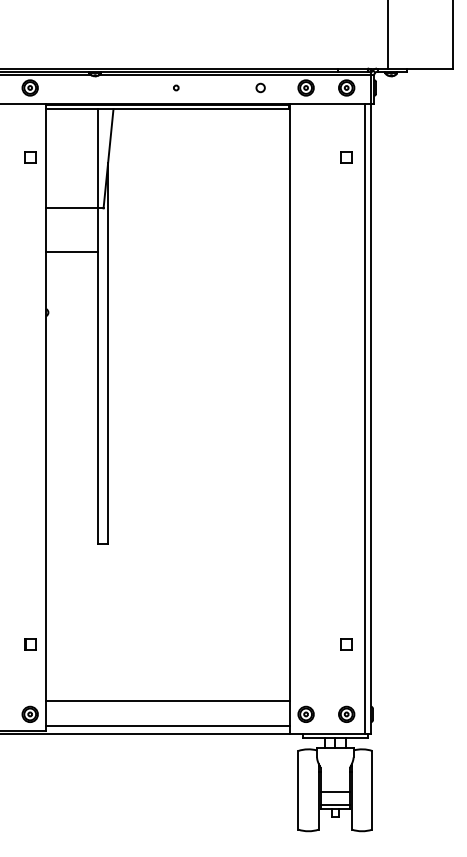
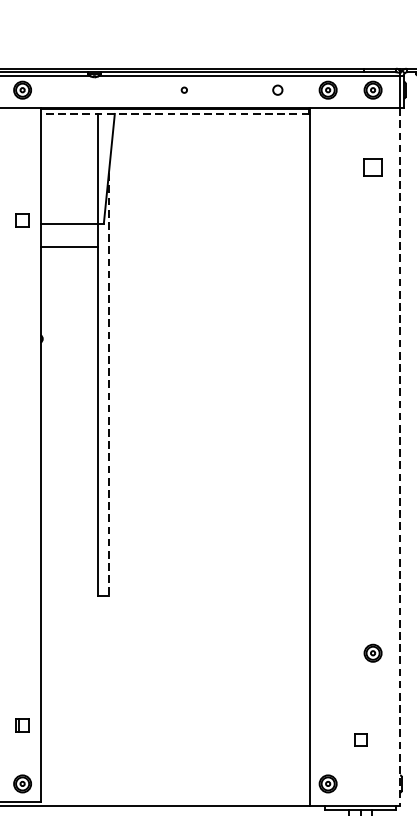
line: (167, 109) -> (174, 114), solid -> dashed
part: (30, 157) -> (22, 220), moved
part: (346, 157) -> (372, 167), size x1.4
line: (72, 252) -> (69, 246), moved
line: (108, 353) -> (109, 384), solid -> dashed
line: (364, 418) -> (392, 456), removed
line: (371, 419) -> (400, 457), solid -> dashed
part: (30, 644) -> (22, 725), moved
part: (346, 644) -> (360, 739), moved
line: (167, 701) -> (174, 769), removed
part: (346, 713) -> (372, 652), moved
line: (167, 725) -> (174, 796), removed

